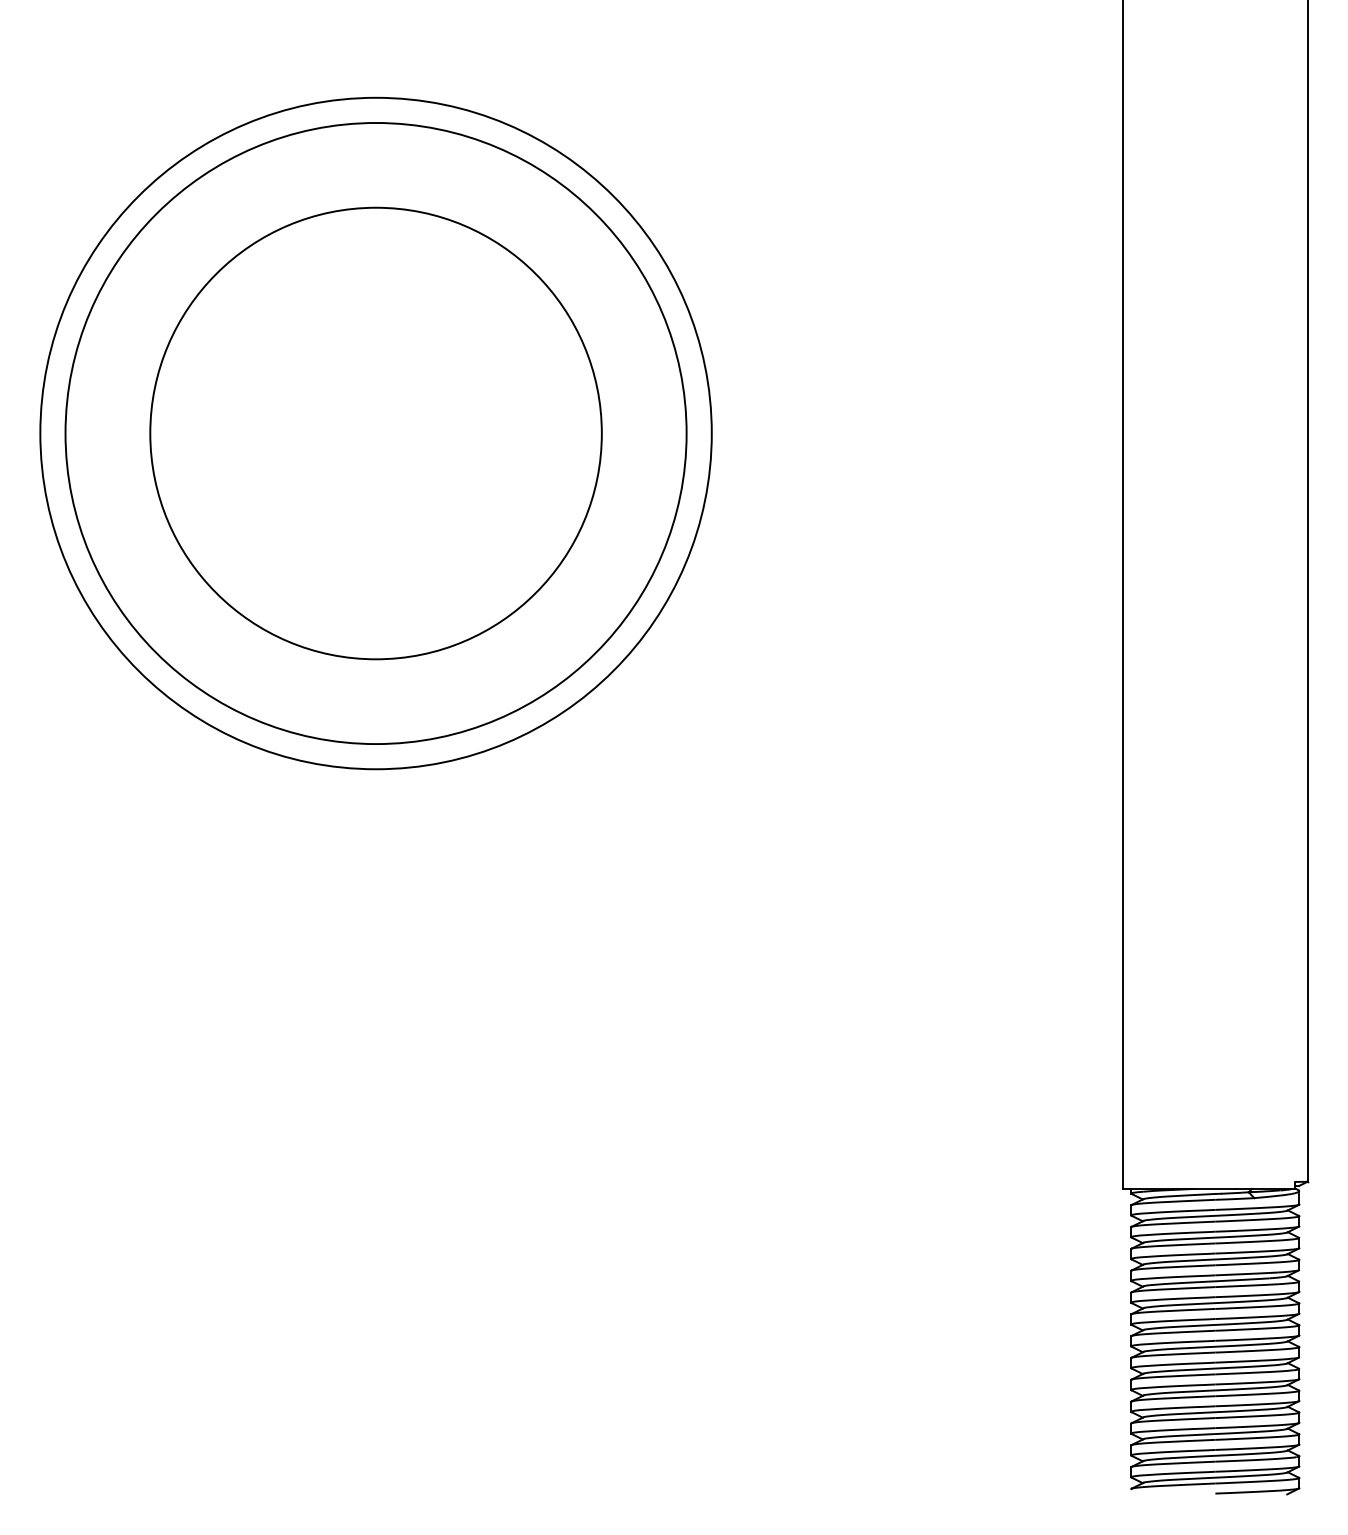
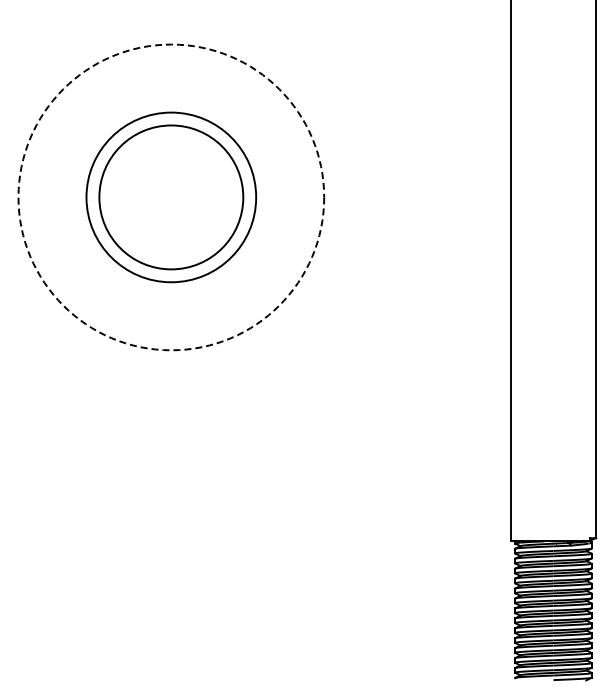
circle: (374, 433) -> (170, 197), size x0.6
circle: (376, 433) -> (171, 197), size x0.7
circle: (376, 433) -> (171, 197), solid -> dashed

